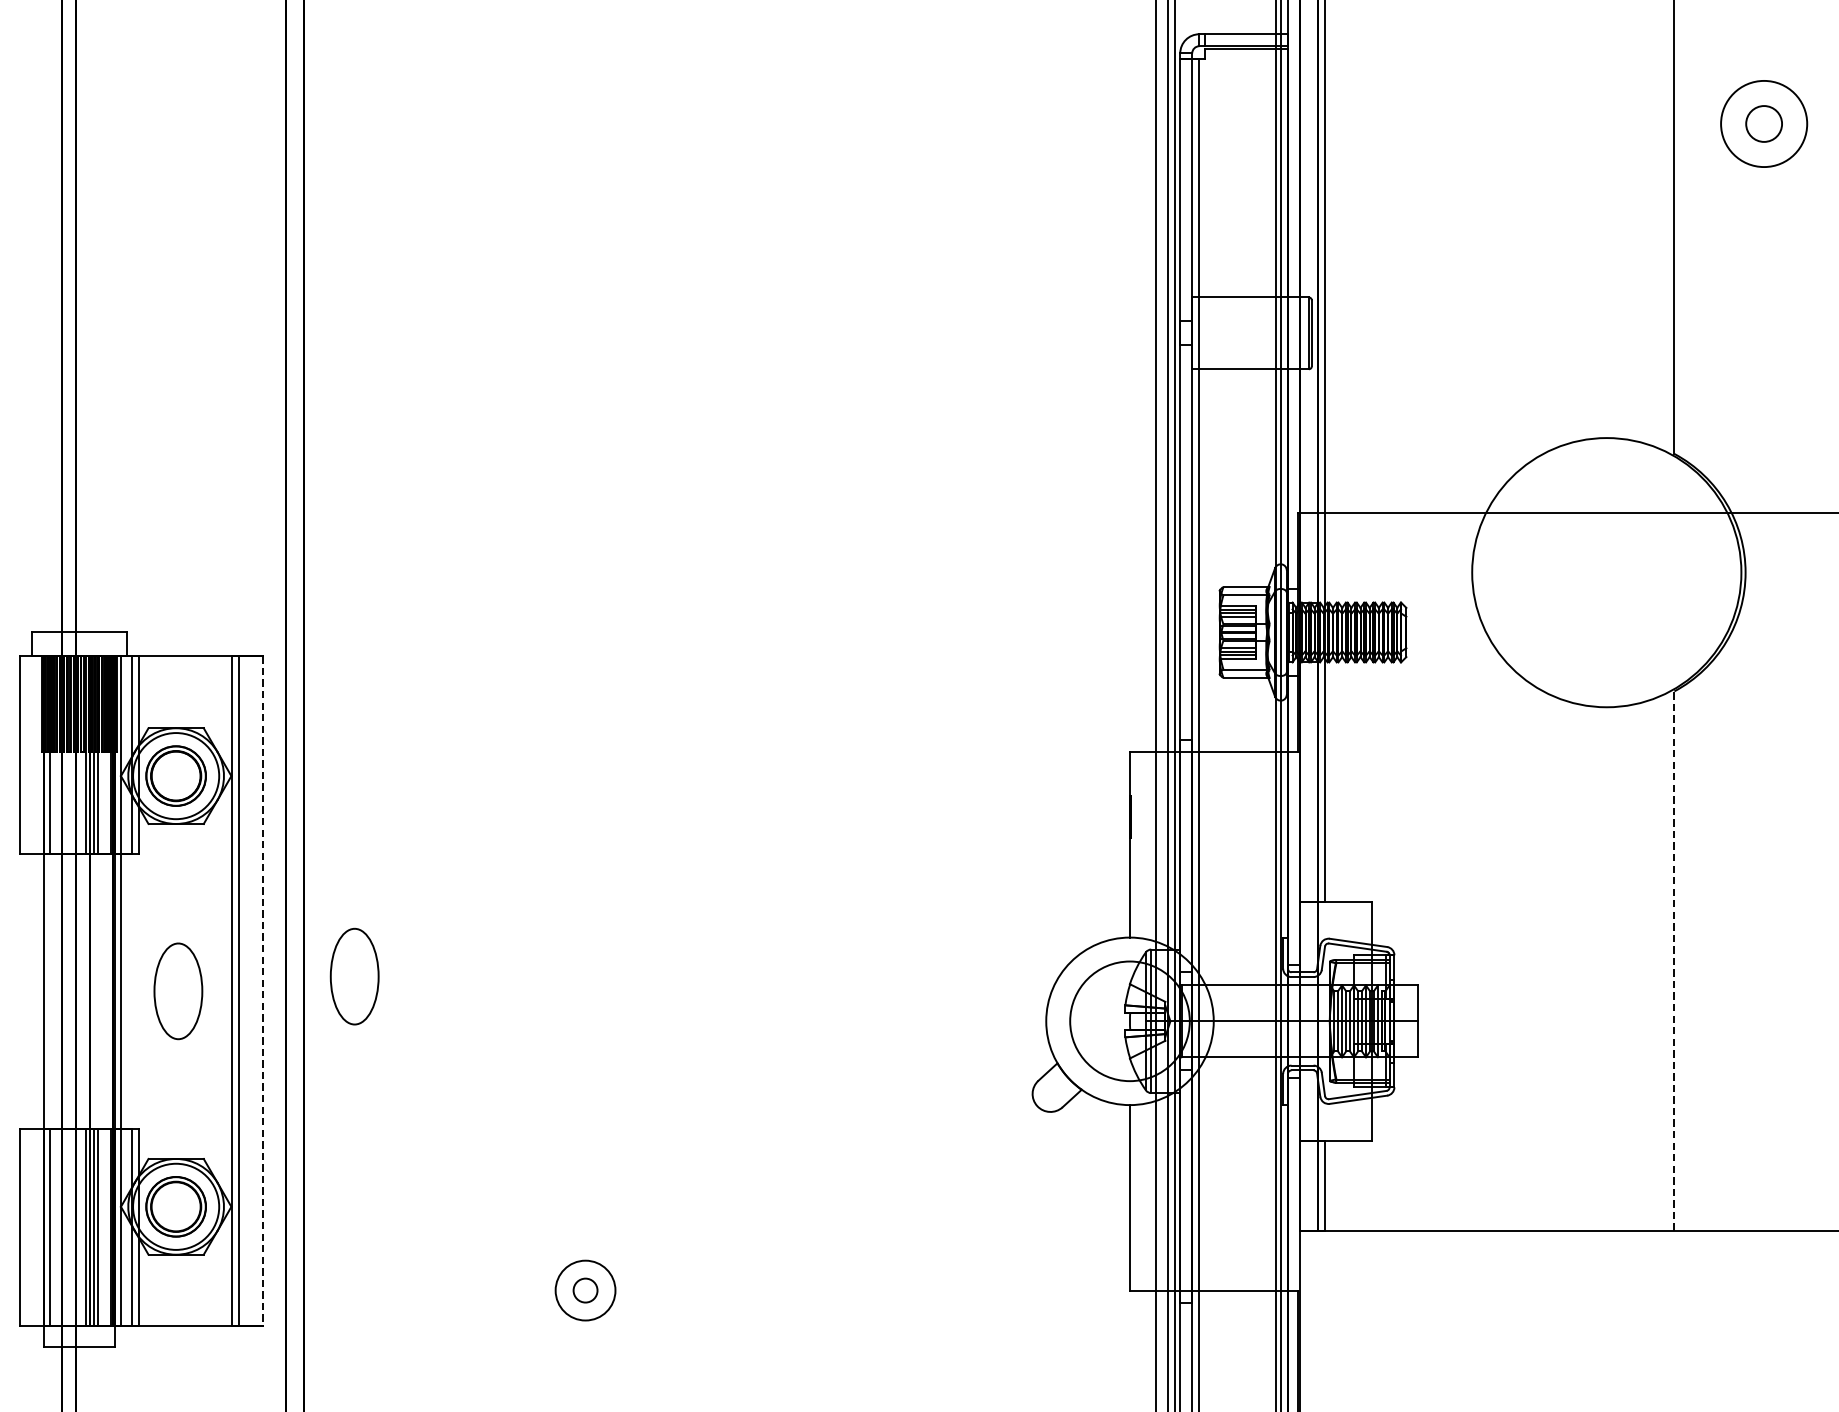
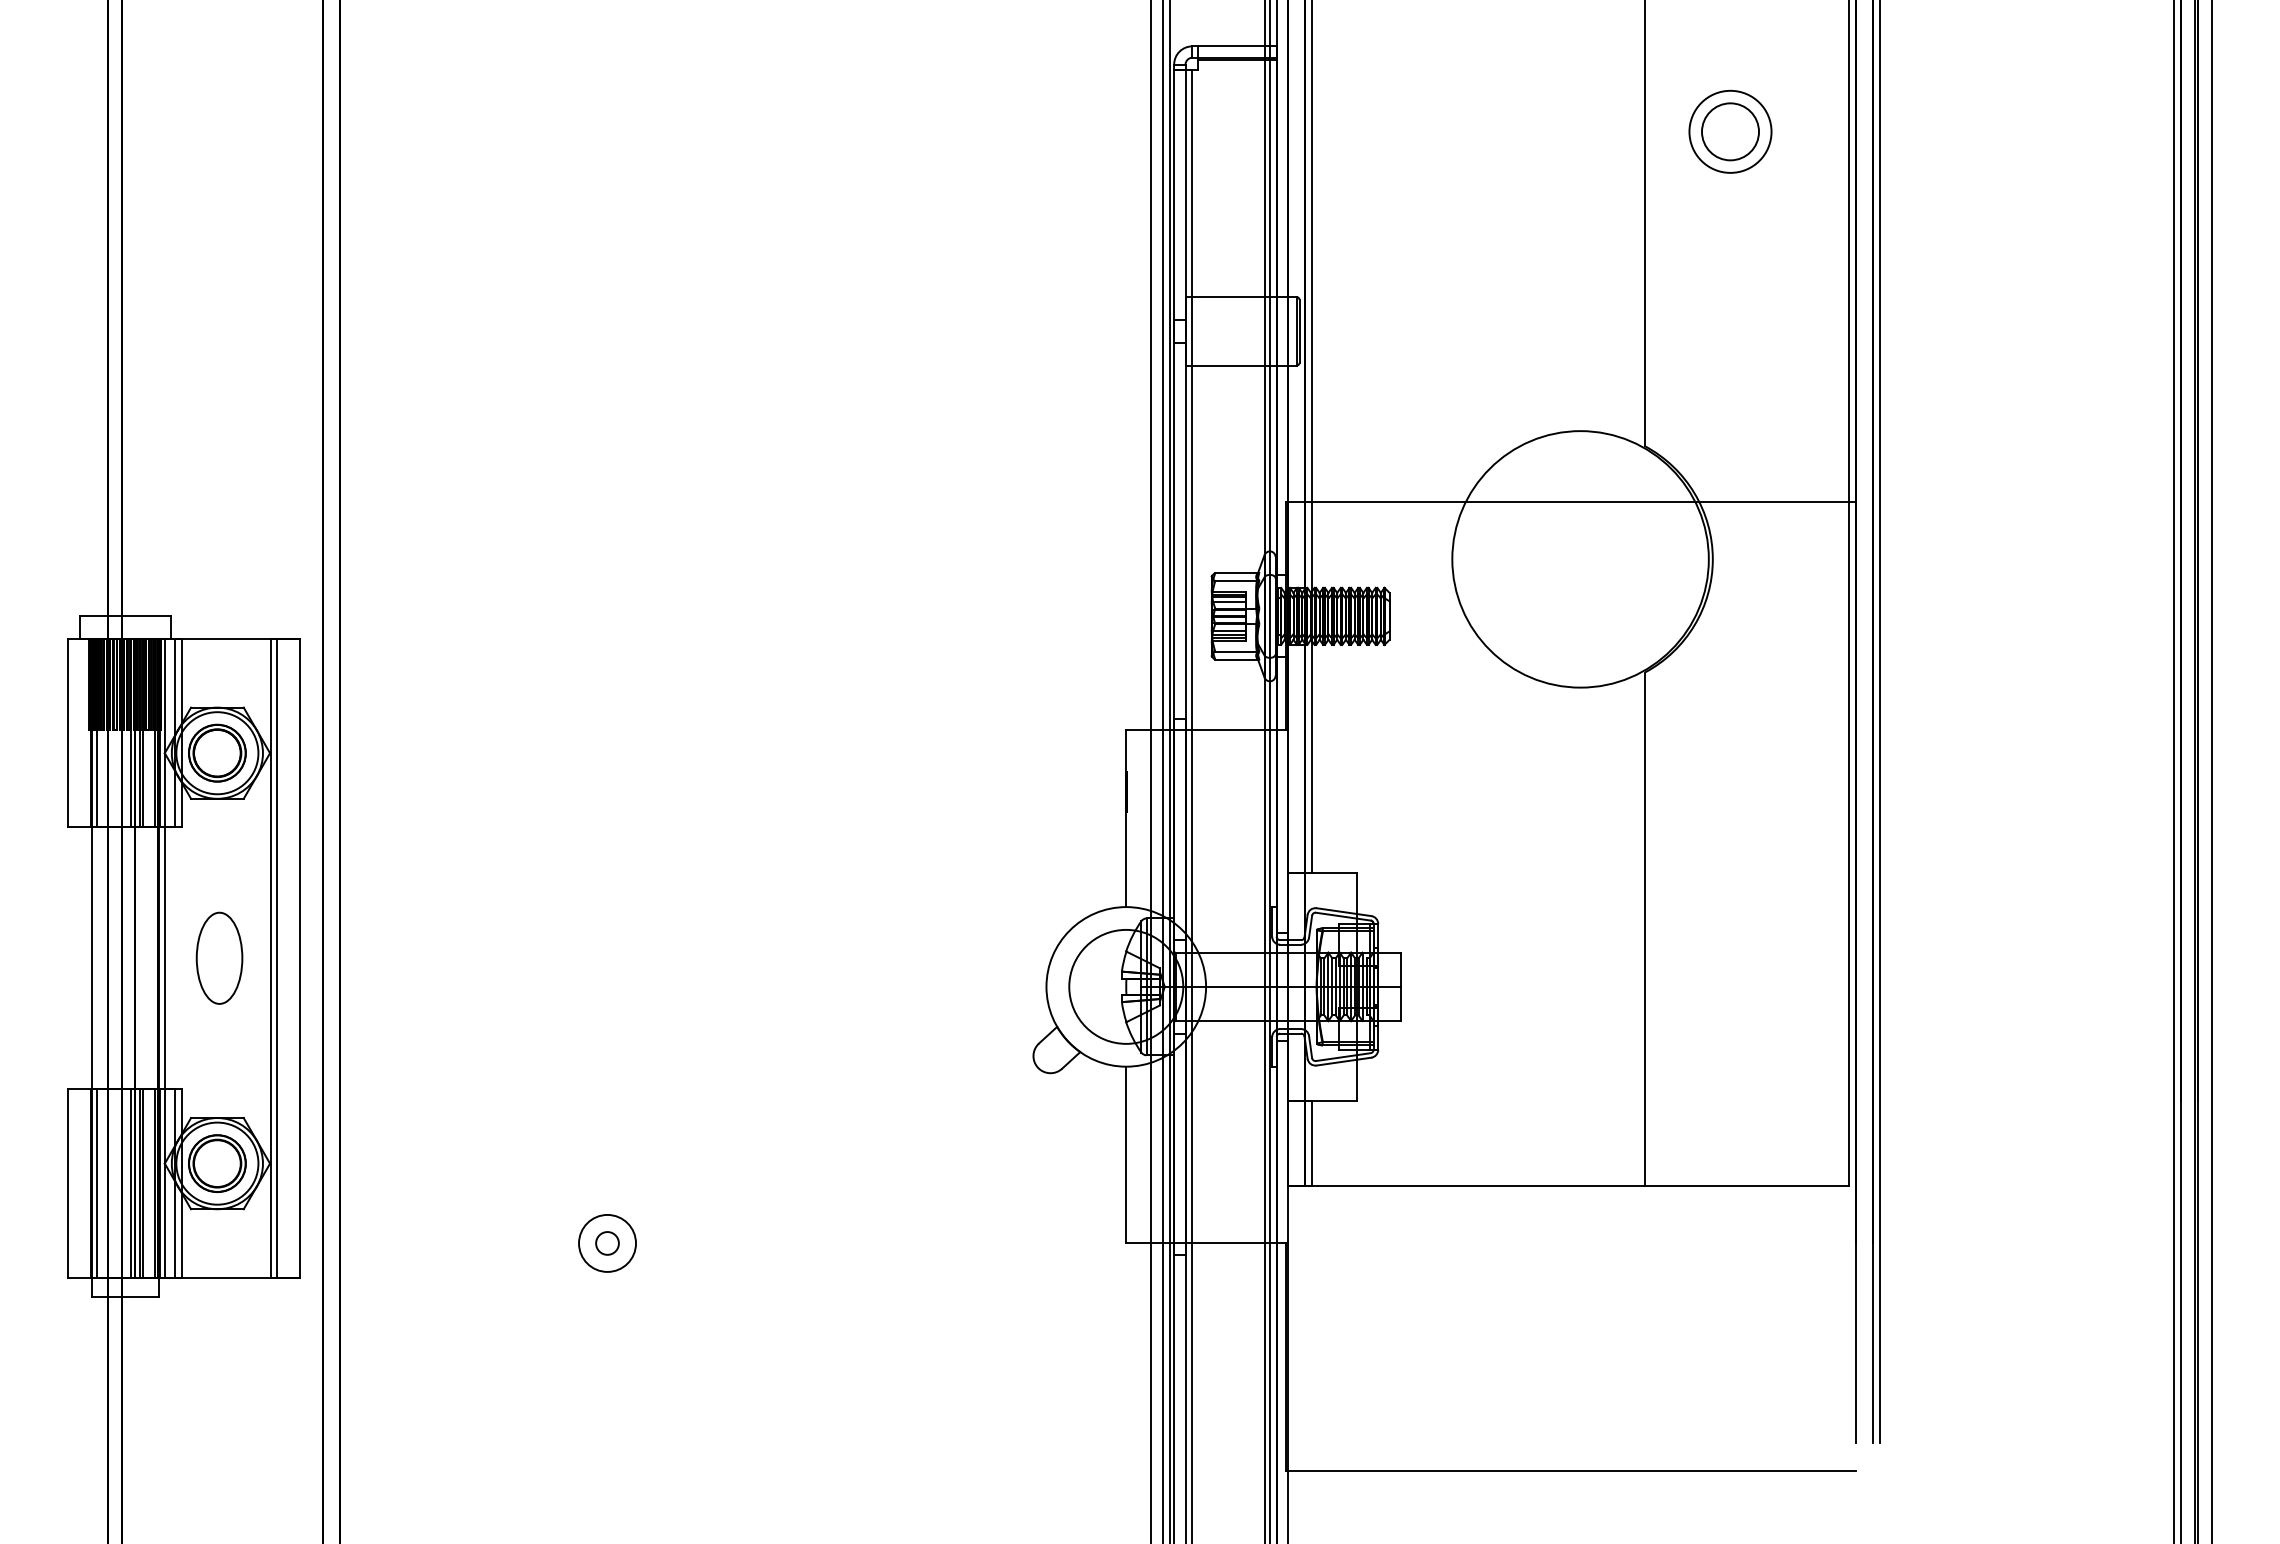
circle: (1764, 123) -> (1730, 131), size x1.67
line: (1674, 961) -> (1645, 929), dashed -> solid
part: (354, 975) -> (387, 943), removed
line: (263, 991) -> (300, 958), dashed -> solid

